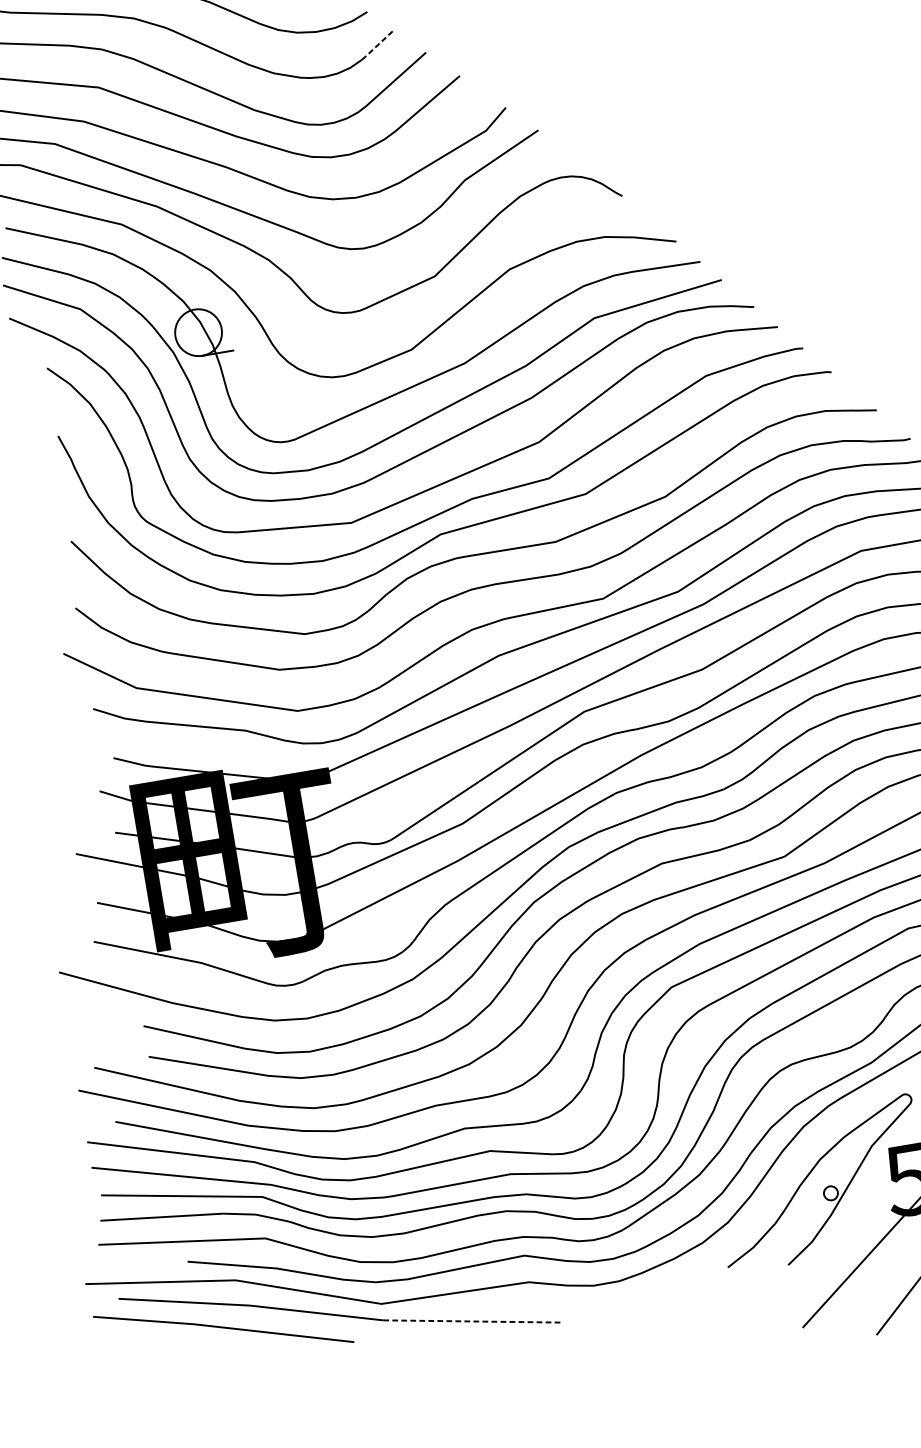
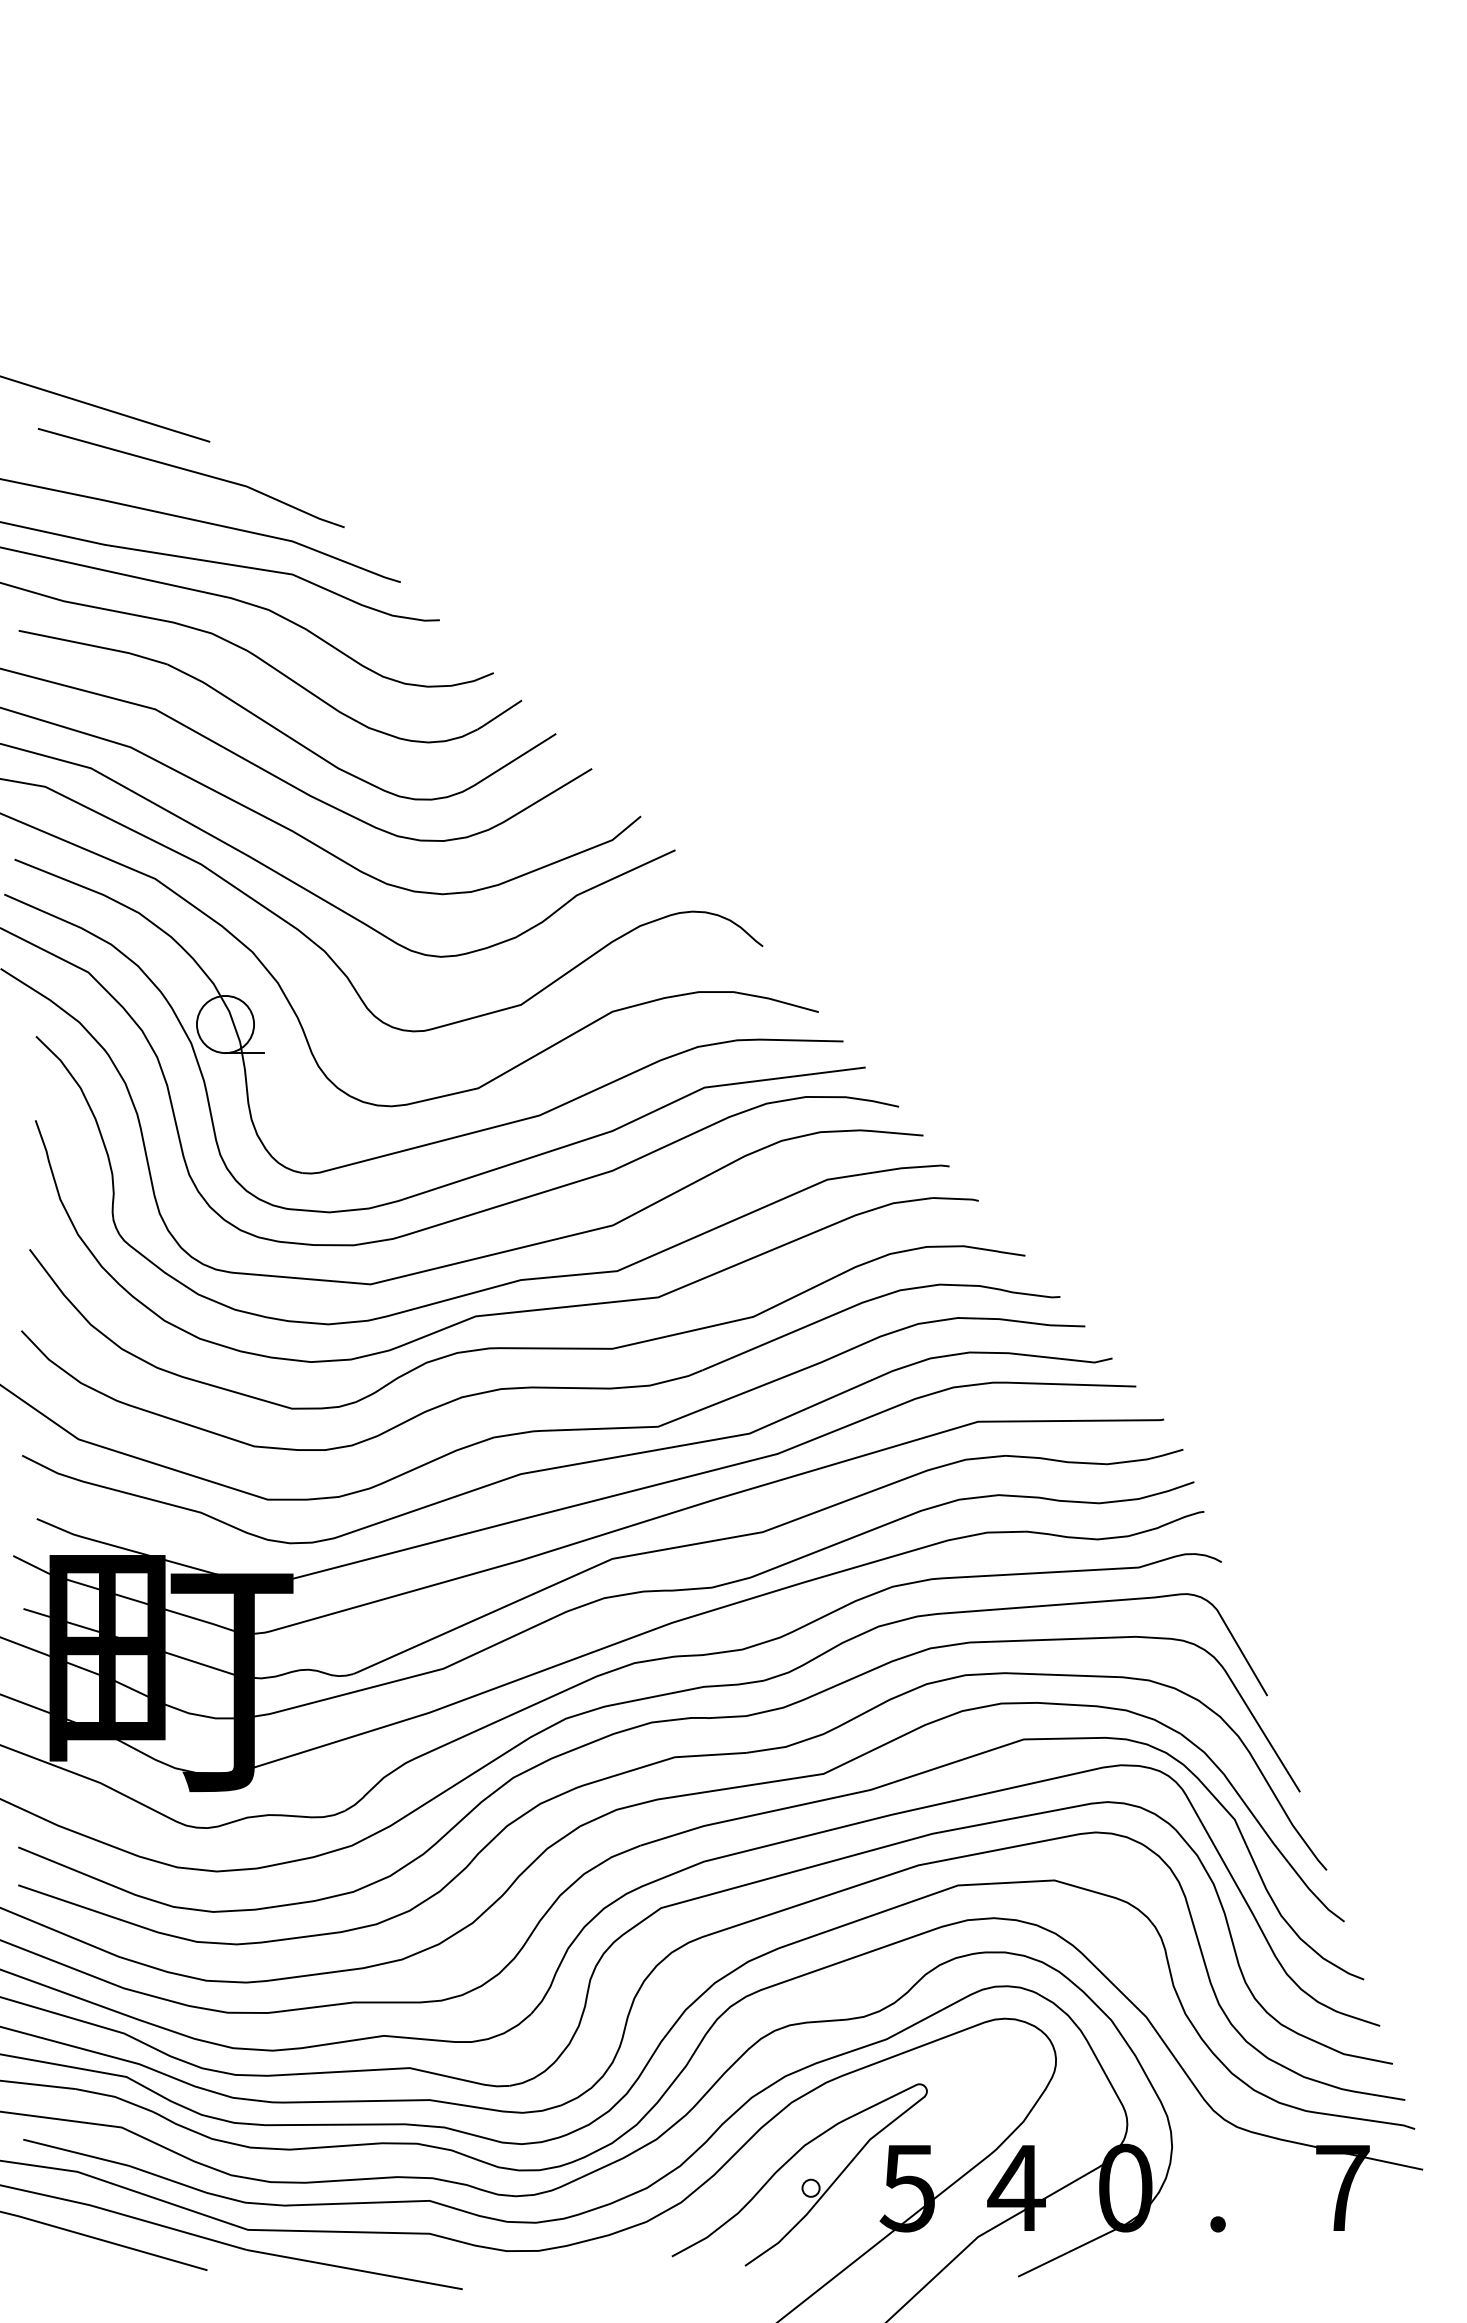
line: (377, 45) -> (499, 715), dashed -> solid
line: (473, 1321) -> (354, 2269), dashed -> solid

